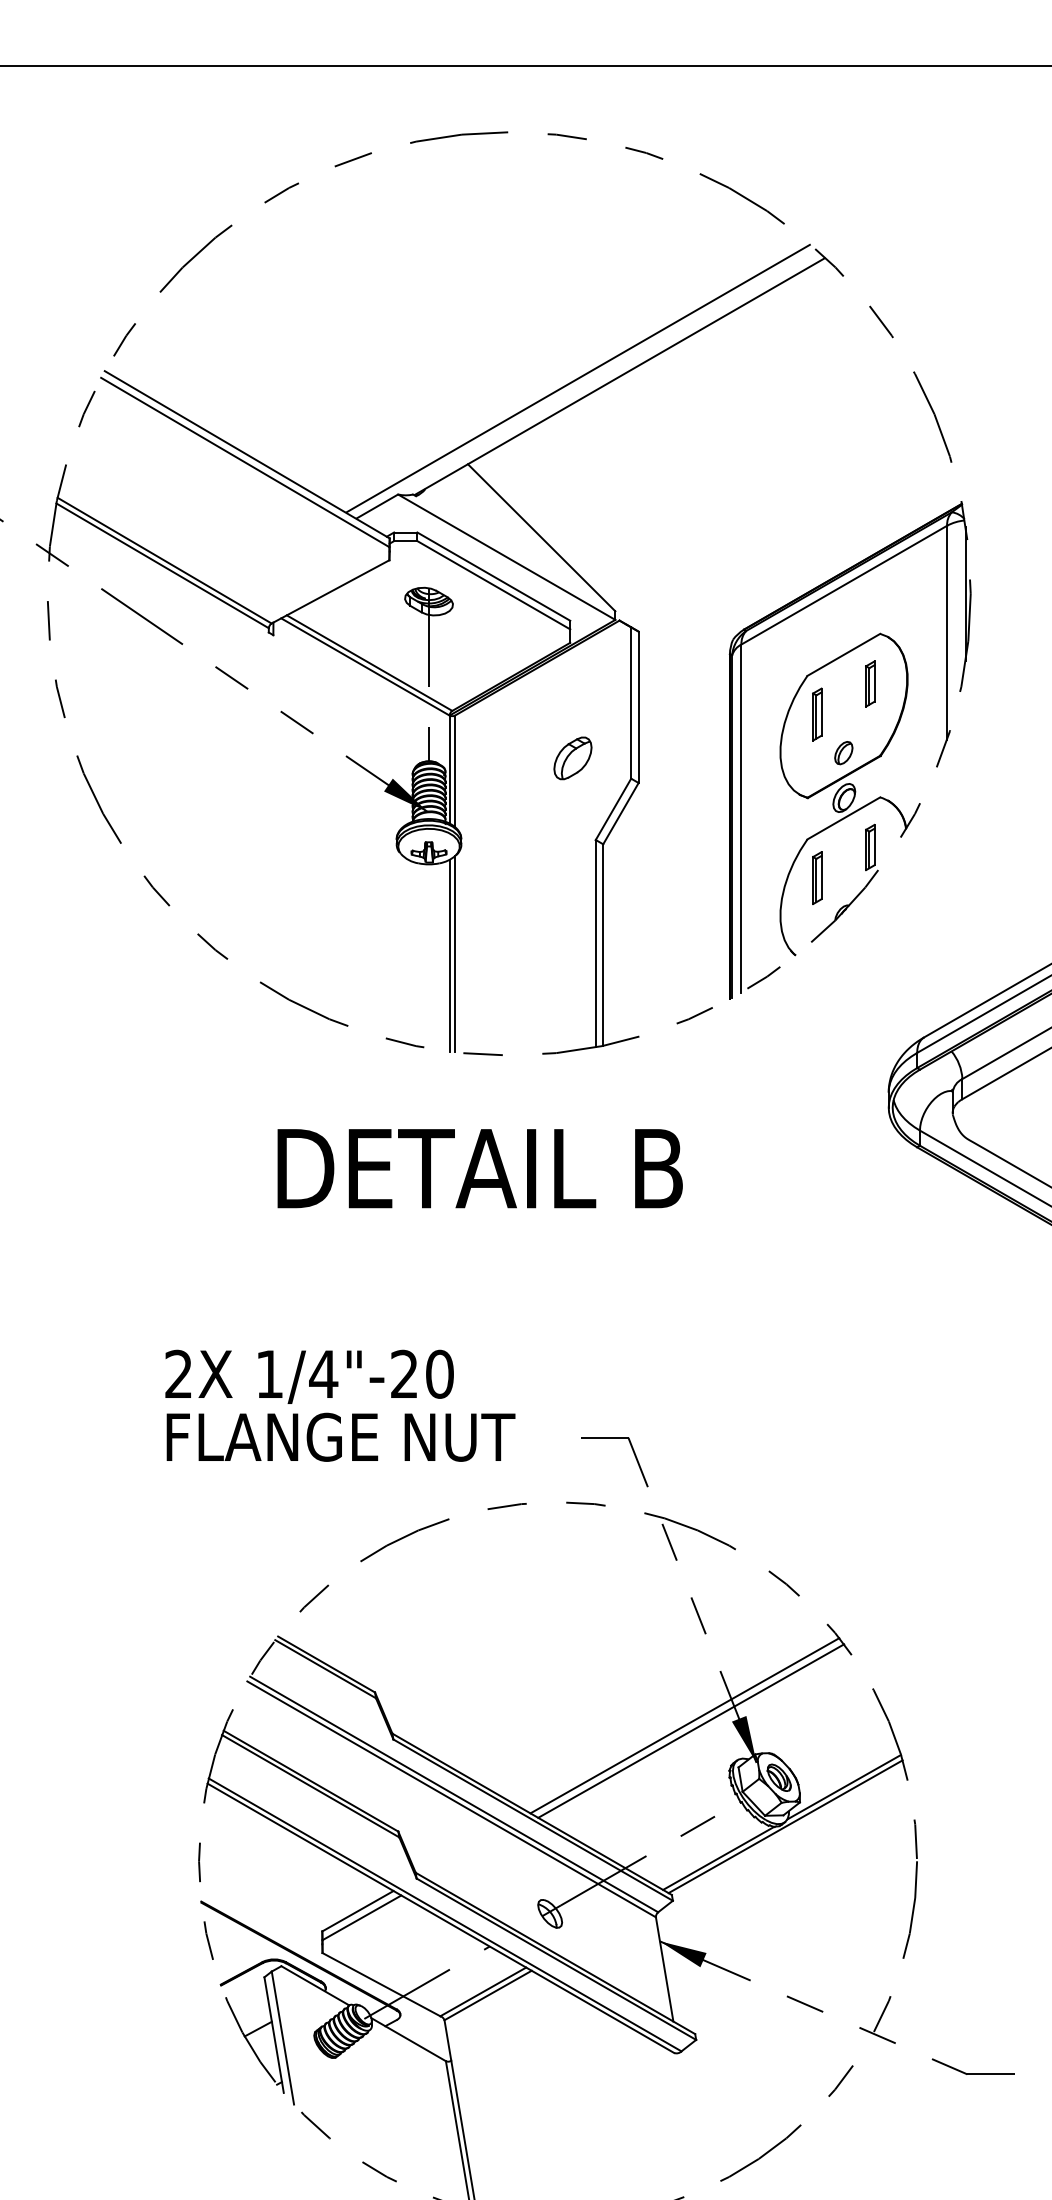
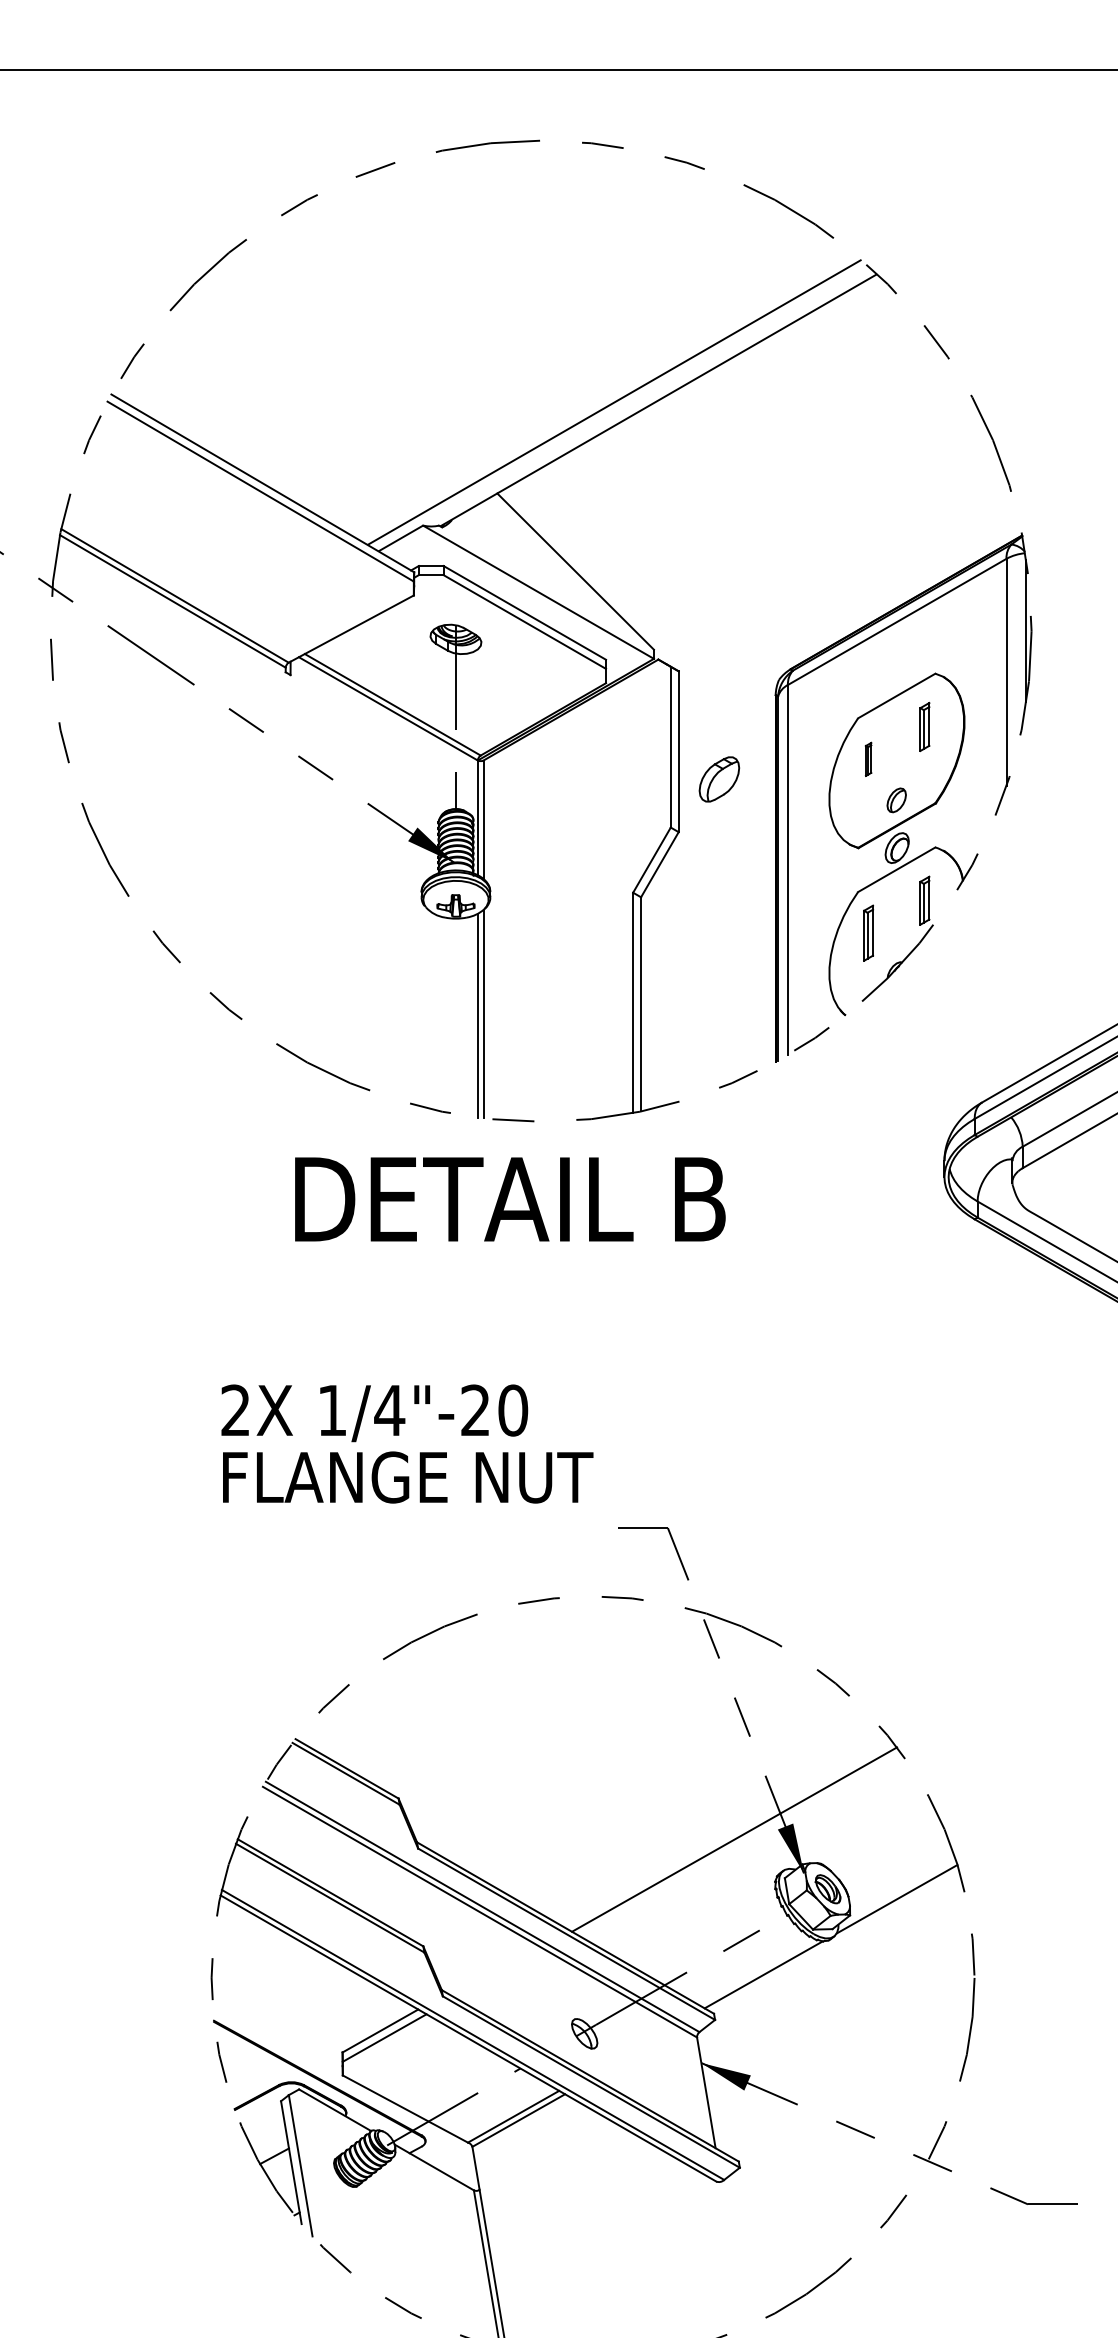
part: (817, 714) -> (868, 759), size x0.6
part: (572, 758) -> (718, 779), moved
text: (479, 1168) -> (509, 1199), moved
text: (340, 1405) -> (407, 1443), moved
line: (684, 1725) -> (727, 1833), removed
line: (785, 1826) -> (834, 1940), removed

